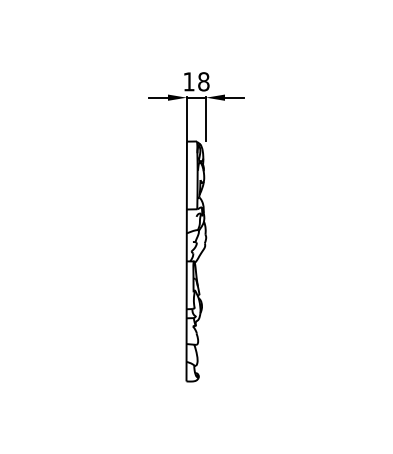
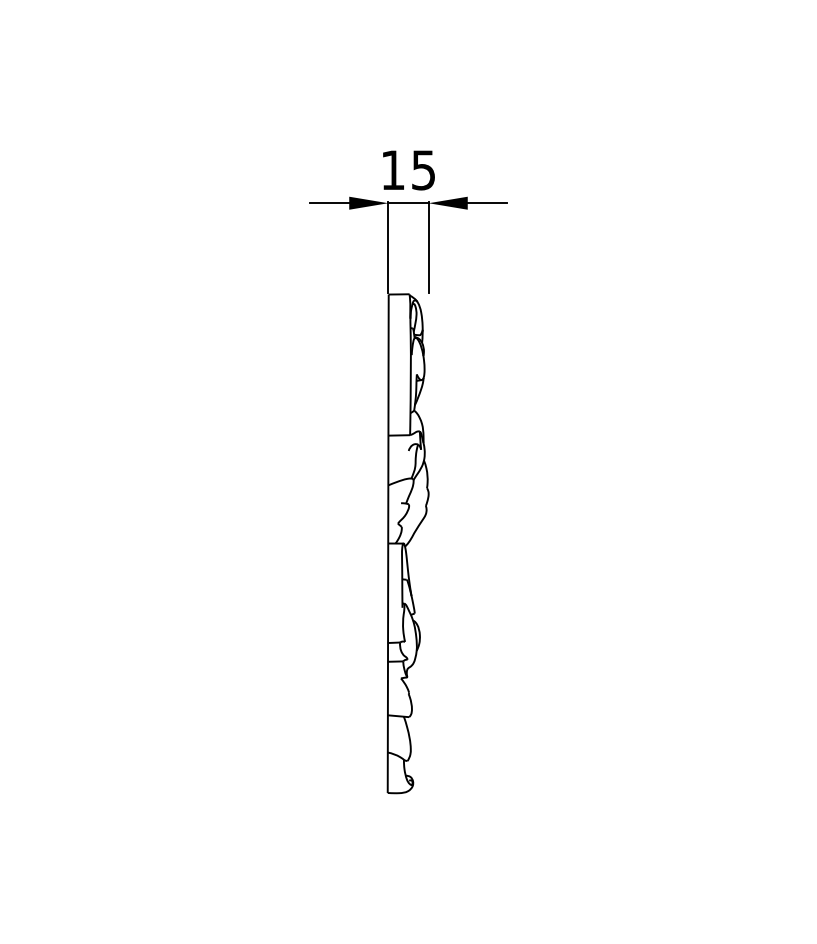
text: (203, 81) -> (423, 169), 18 -> 15

